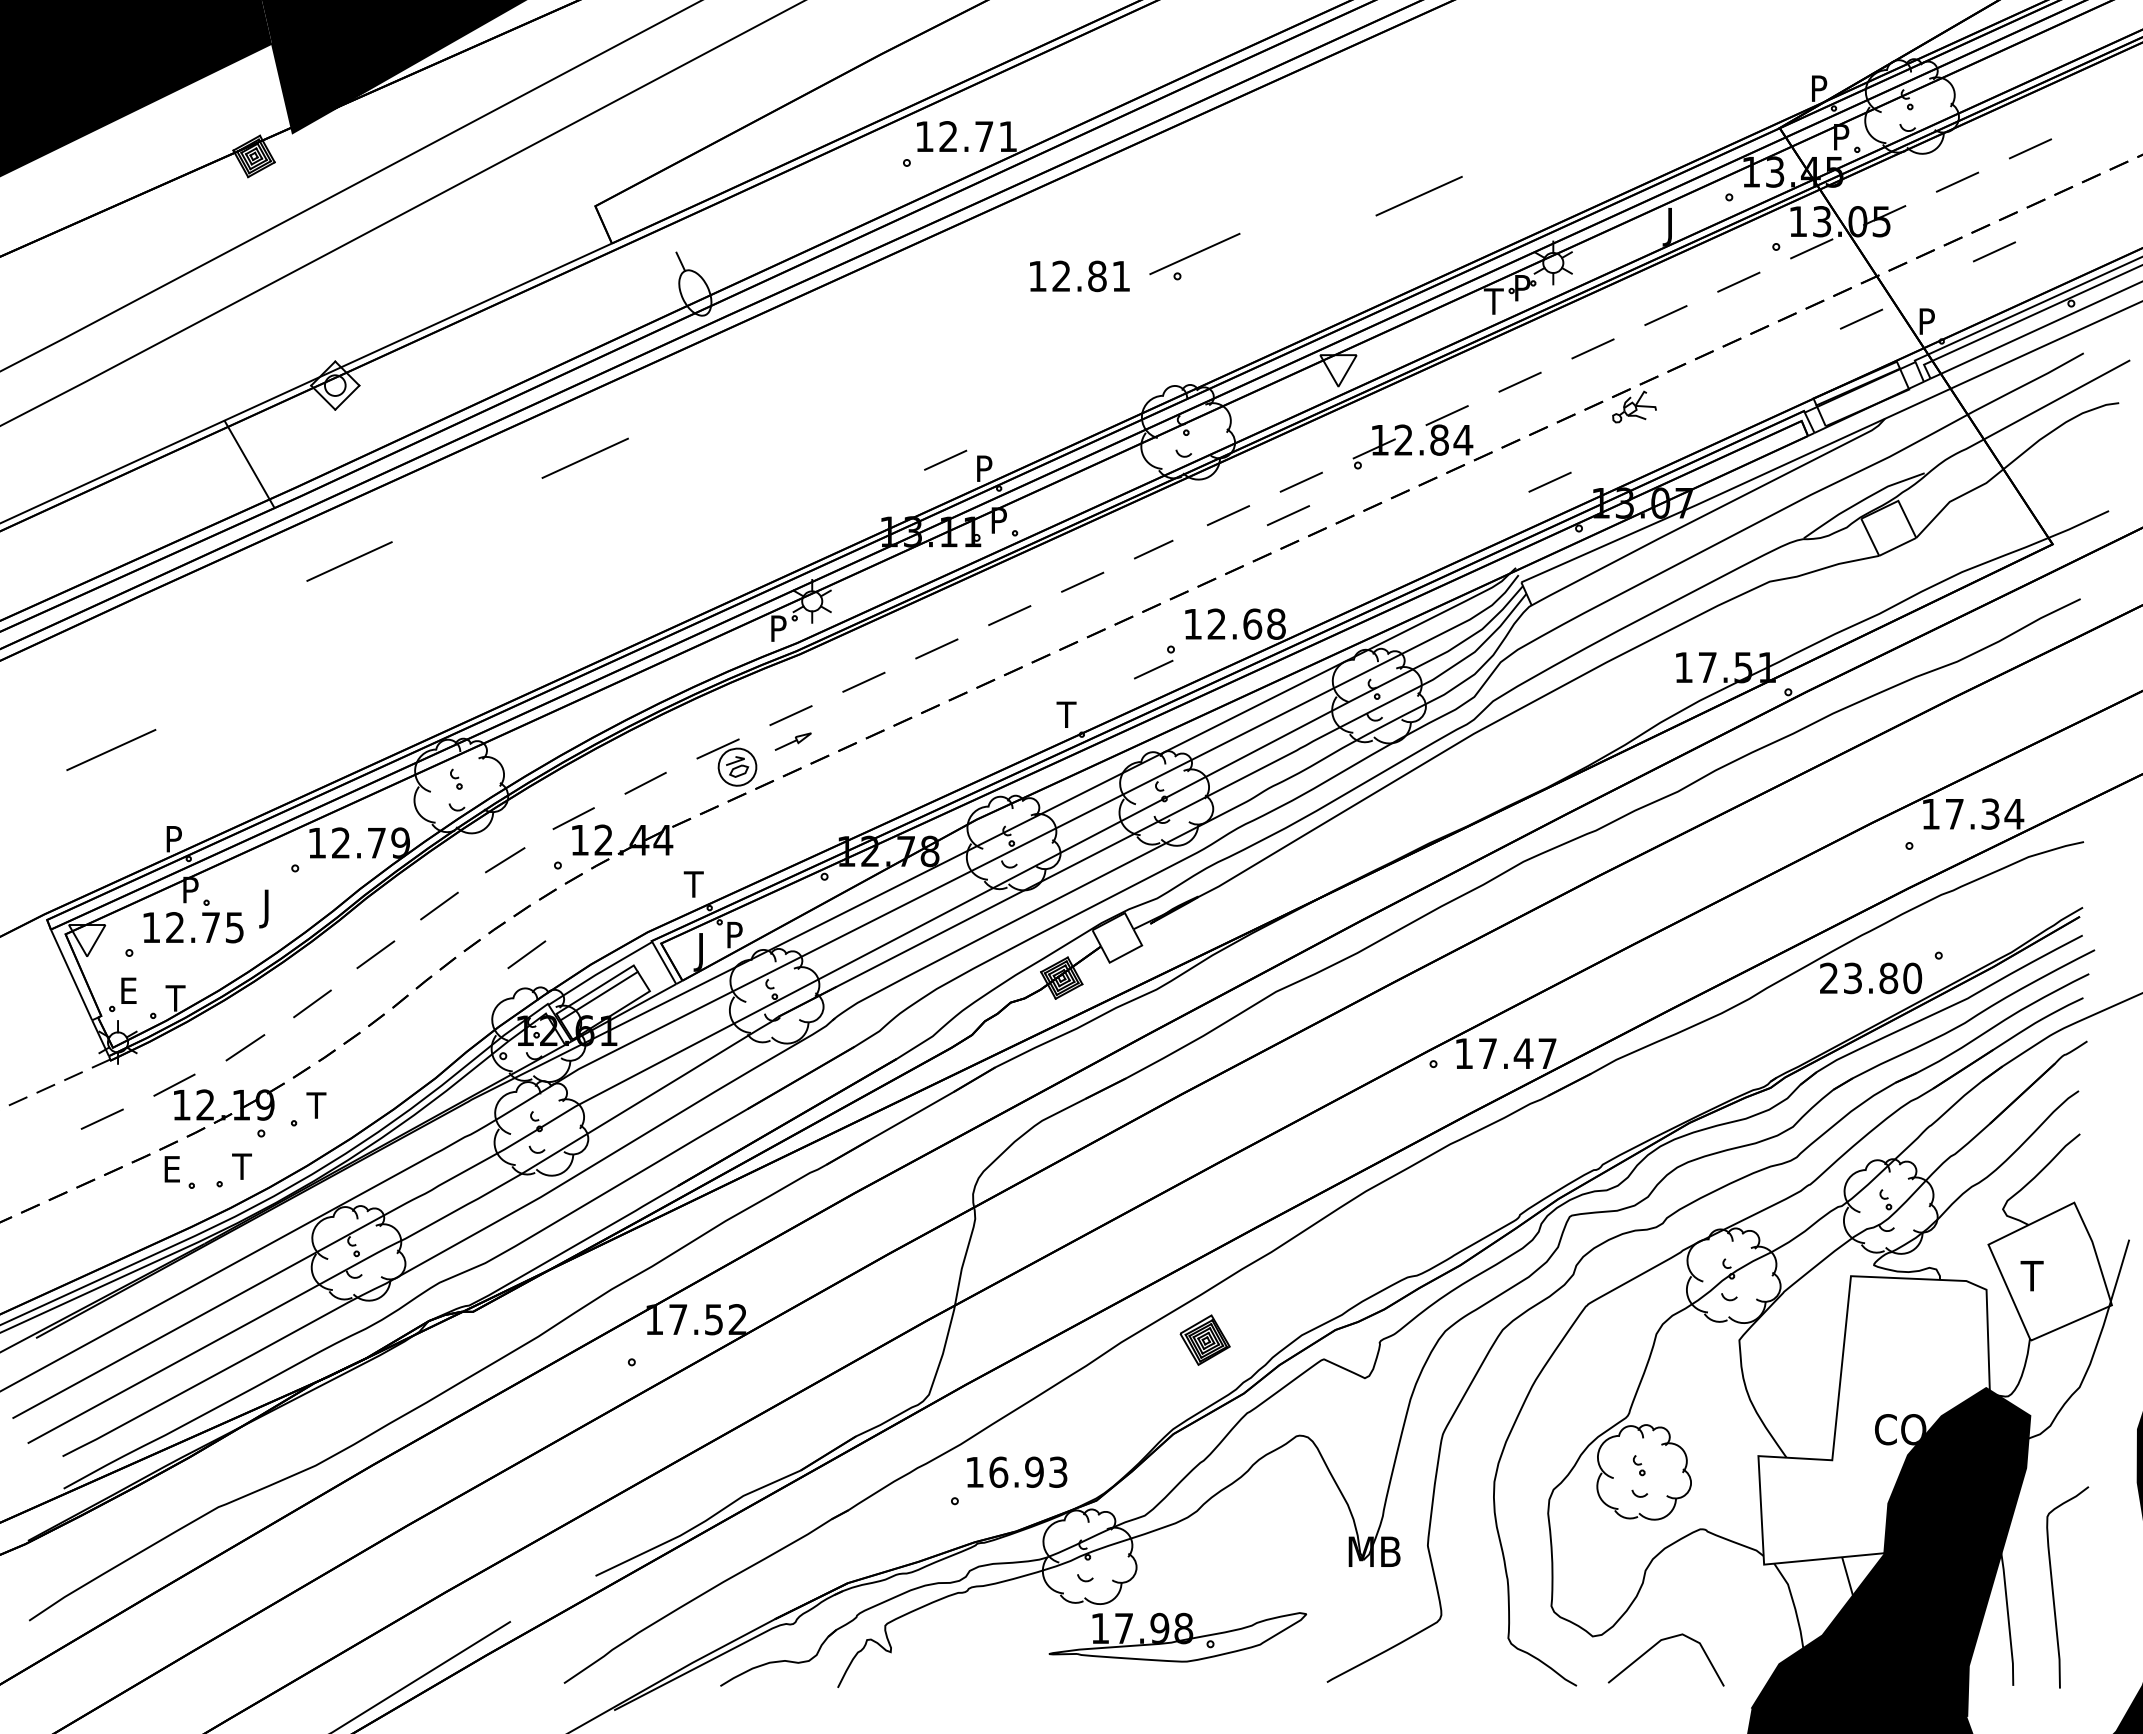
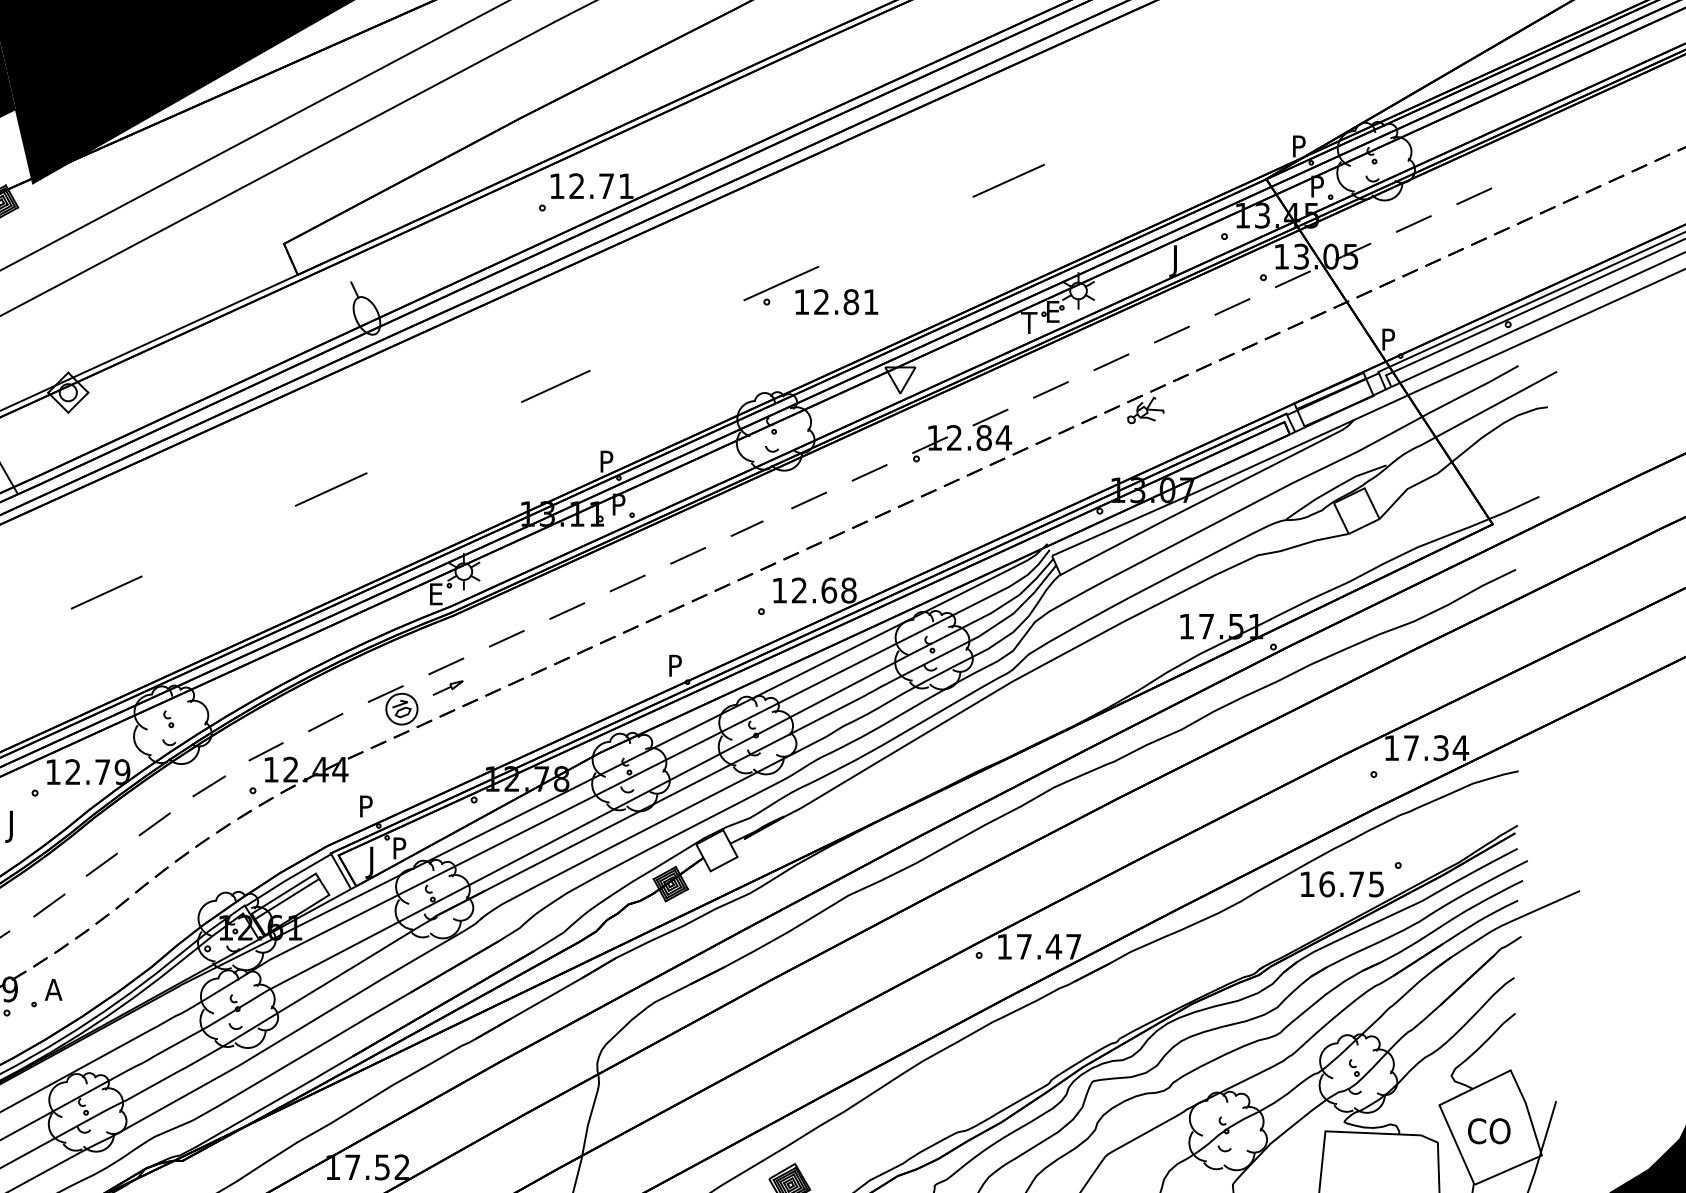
line: (1418, 196) -> (1008, 181), moved
line: (1994, 251) -> (1444, 281), removed
text: (1079, 276) -> (836, 302), moved
text: (1524, 288) -> (1054, 312), P -> E
line: (1861, 318) -> (1334, 337), removed
line: (922, 377) -> (555, 385), added
line: (584, 457) -> (330, 488), moved
line: (945, 459) -> (574, 453), removed
line: (1549, 481) -> (1075, 472), removed
line: (1287, 515) -> (858, 500), removed
line: (349, 561) -> (106, 592), moved
text: (780, 628) -> (437, 594), P -> E
line: (1153, 669) -> (746, 628), removed
text: (1066, 714) -> (674, 665), T -> P
text: (693, 884) -> (365, 806), T -> P
line: (526, 954) -> (226, 864), removed
text: (1871, 978) -> (1342, 884), 23.80 -> 16.75
text: (317, 1105) -> (53, 989), T -> A
text: (2047, 1275) -> (1488, 1130), T -> CO

